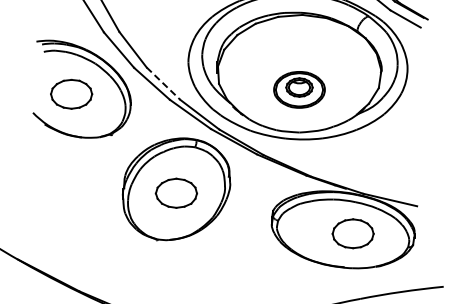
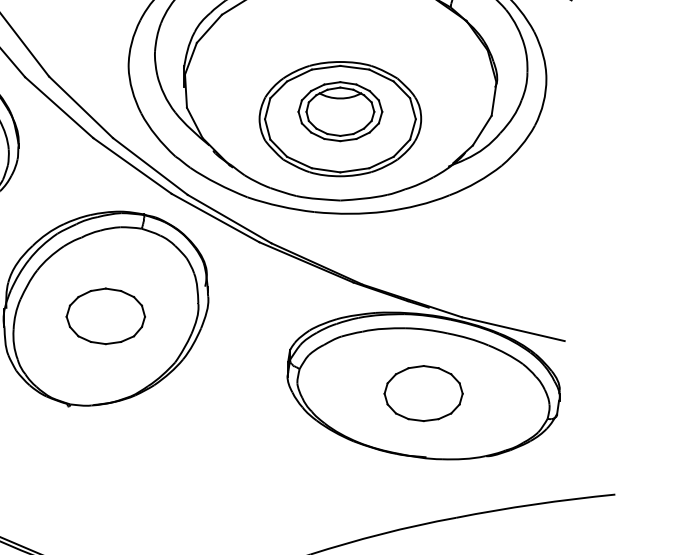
line: (163, 84) -> (81, 108), dashed -> solid
part: (299, 89) -> (340, 118), size x1.67
part: (352, 233) -> (422, 393), moved

